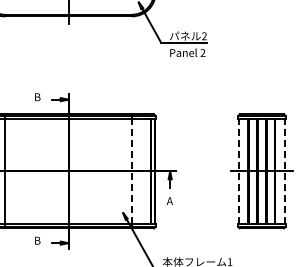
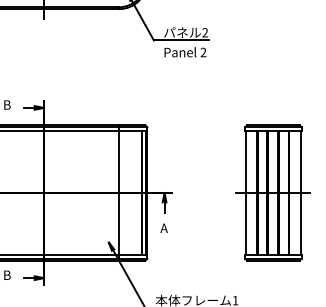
line: (131, 170) -> (118, 191), dashed -> solid
line: (238, 170) -> (245, 191), dashed -> solid
line: (285, 170) -> (301, 191), dashed -> solid

